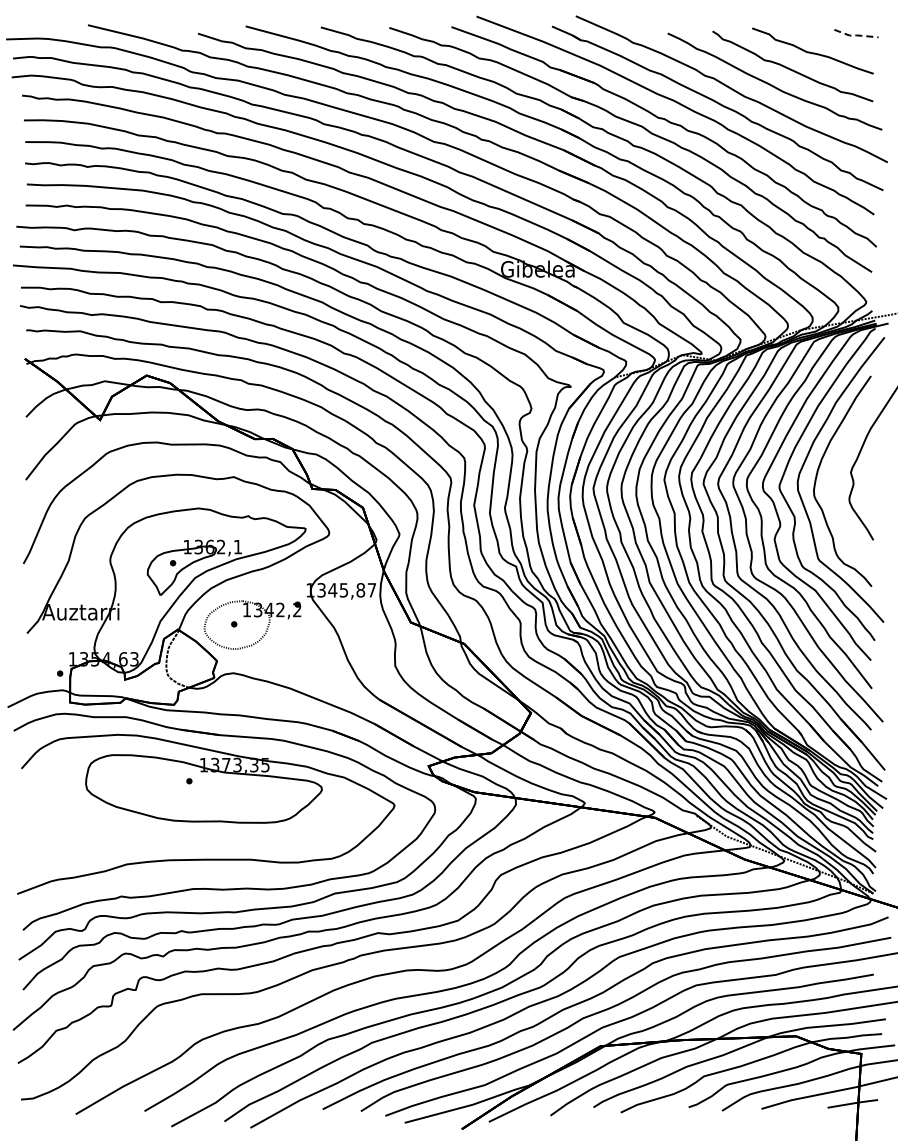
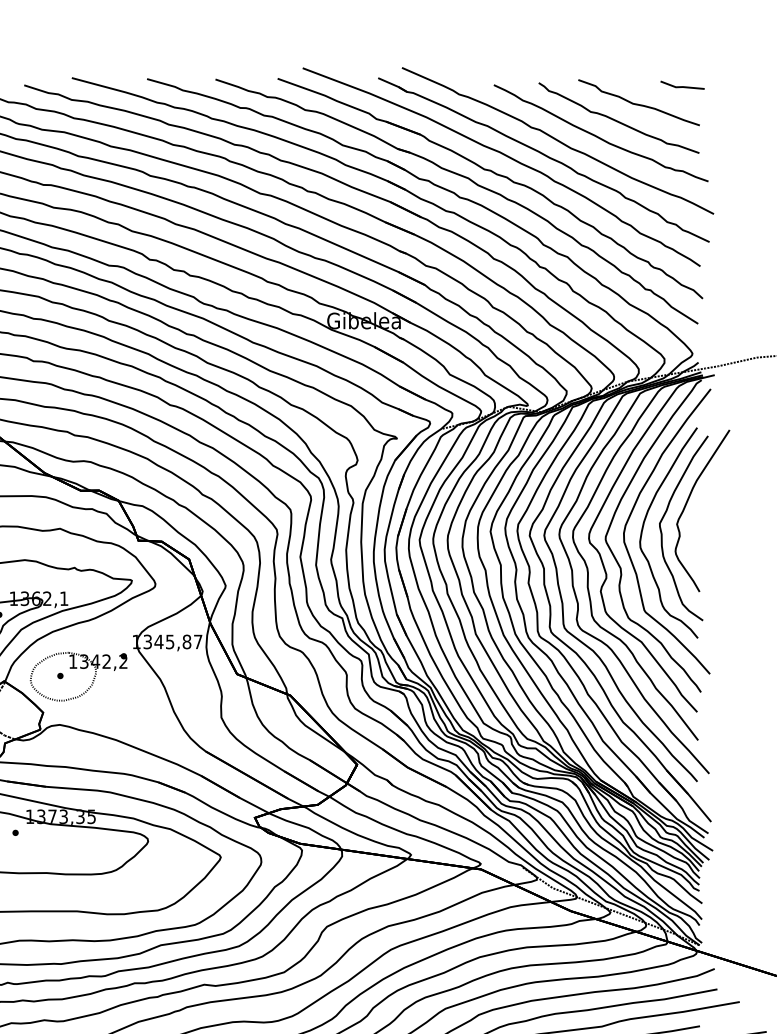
line: (855, 35) -> (681, 87), dashed -> solid
curve: (836, 481) -> (662, 533), added

